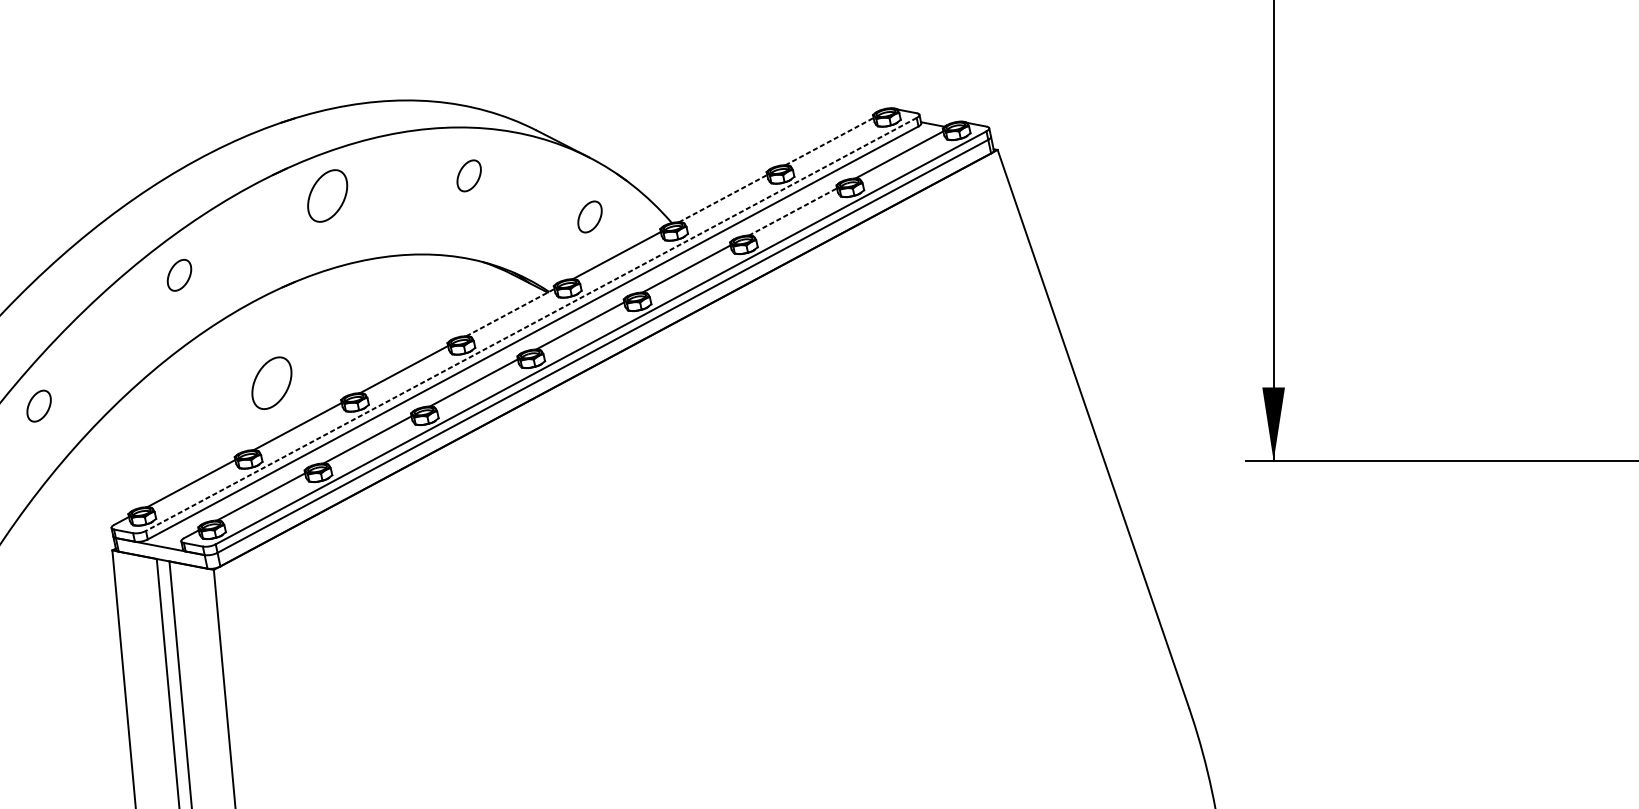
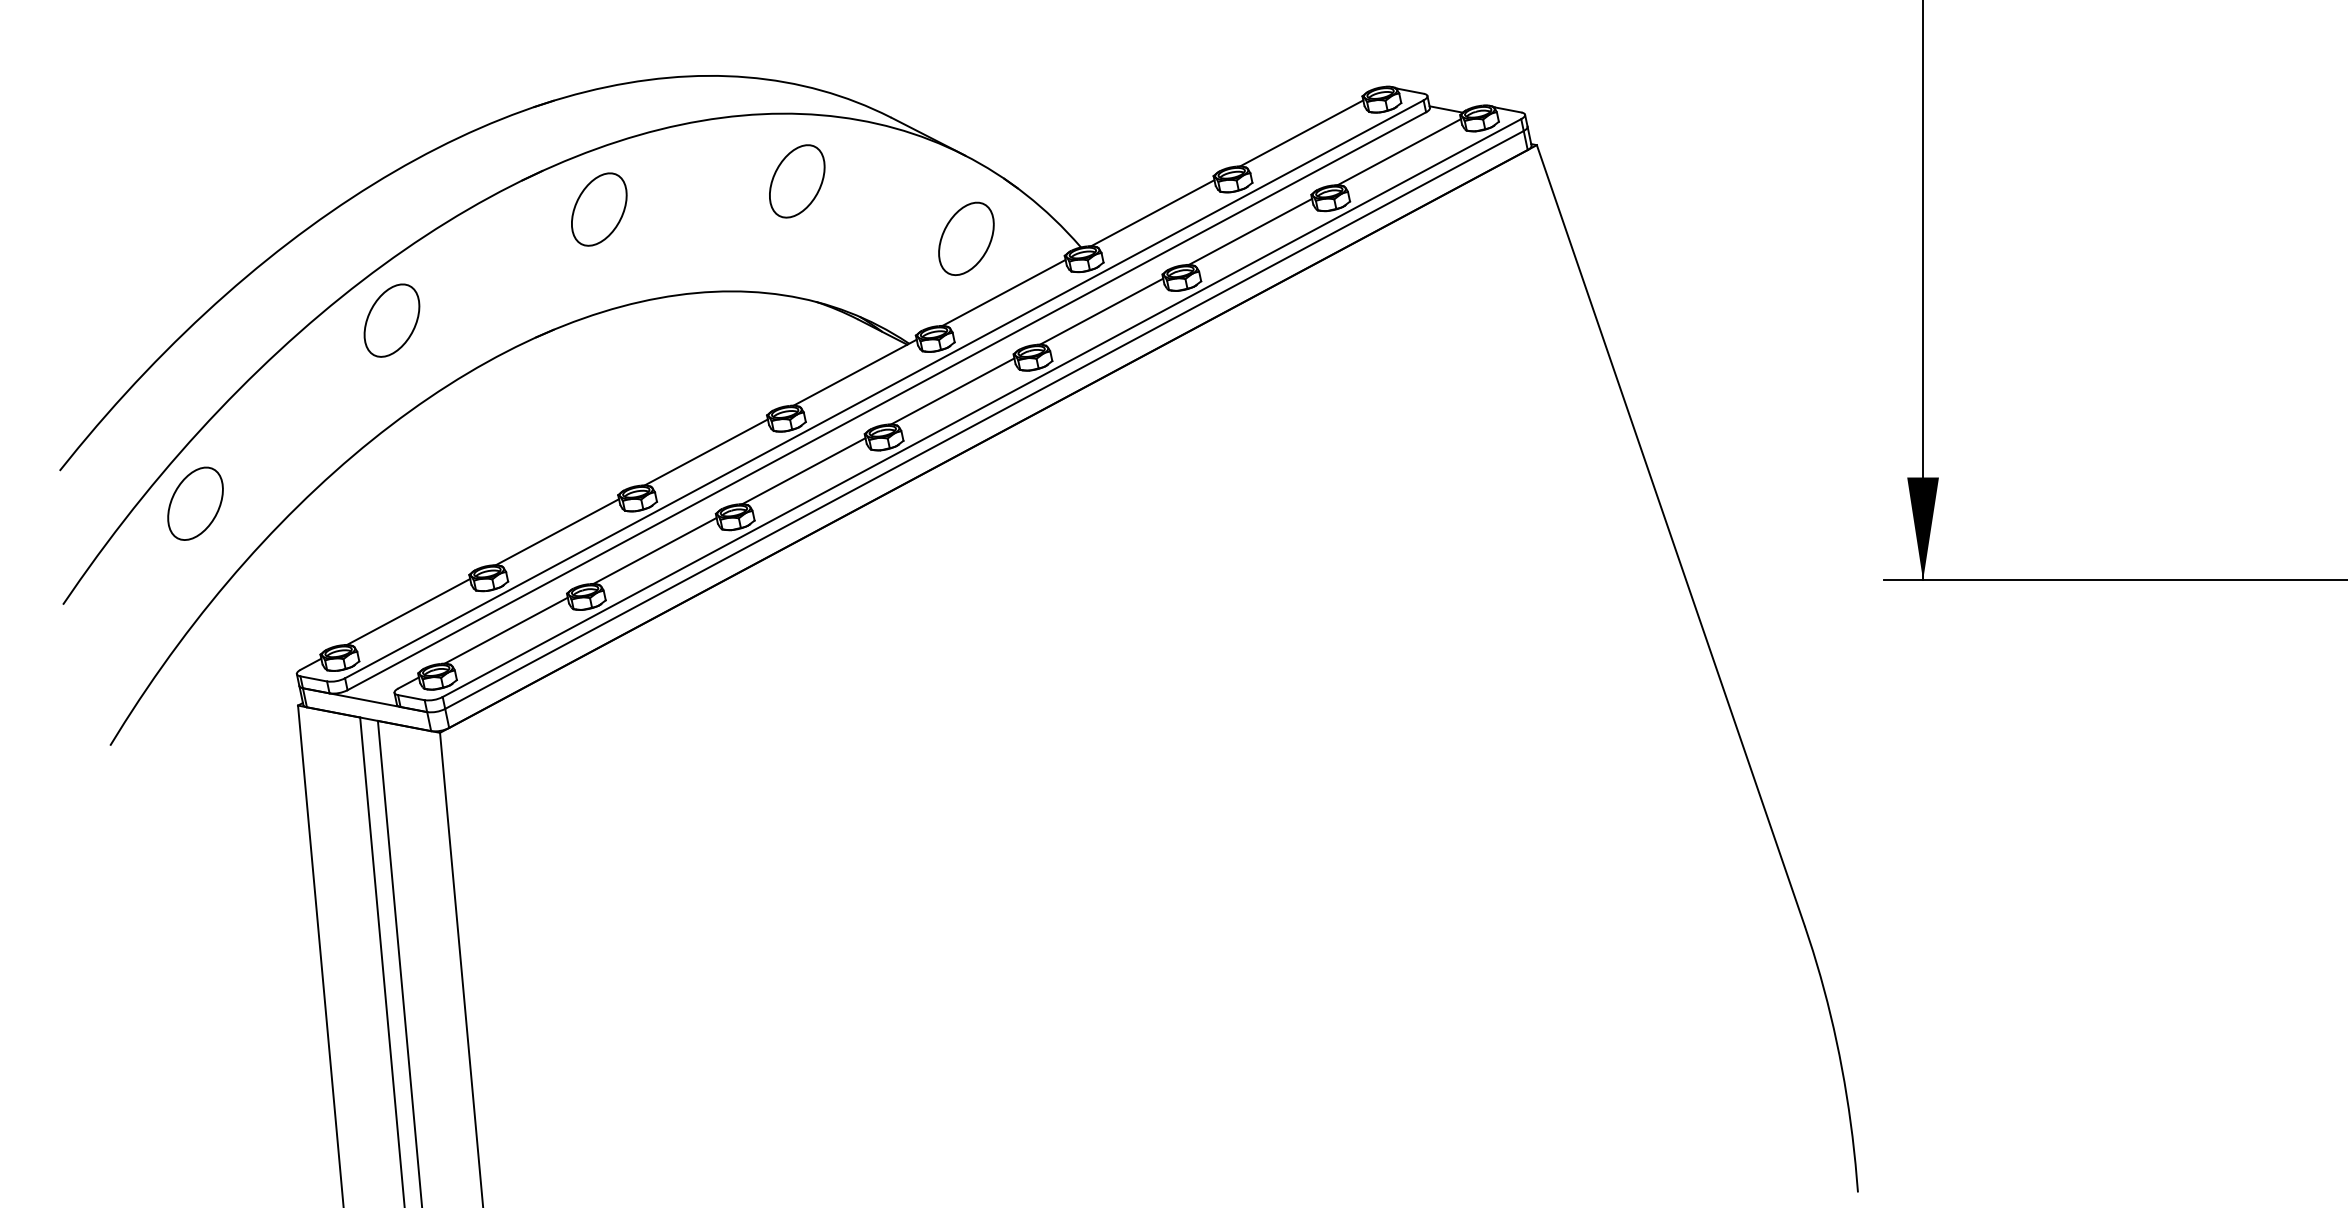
line: (830, 141) -> (1302, 133), dashed -> solid
part: (469, 175) -> (797, 181), size x1.67
line: (723, 198) -> (1153, 213), dashed -> solid
line: (793, 211) -> (1250, 231), dashed -> solid
part: (590, 216) -> (966, 238), size x1.67
part: (179, 275) -> (391, 320), size x1.67
line: (510, 312) -> (855, 372), dashed -> solid
line: (531, 324) -> (884, 389), dashed -> solid
part: (272, 383) -> (521, 471), removed
part: (39, 406) -> (195, 503), size x1.67

